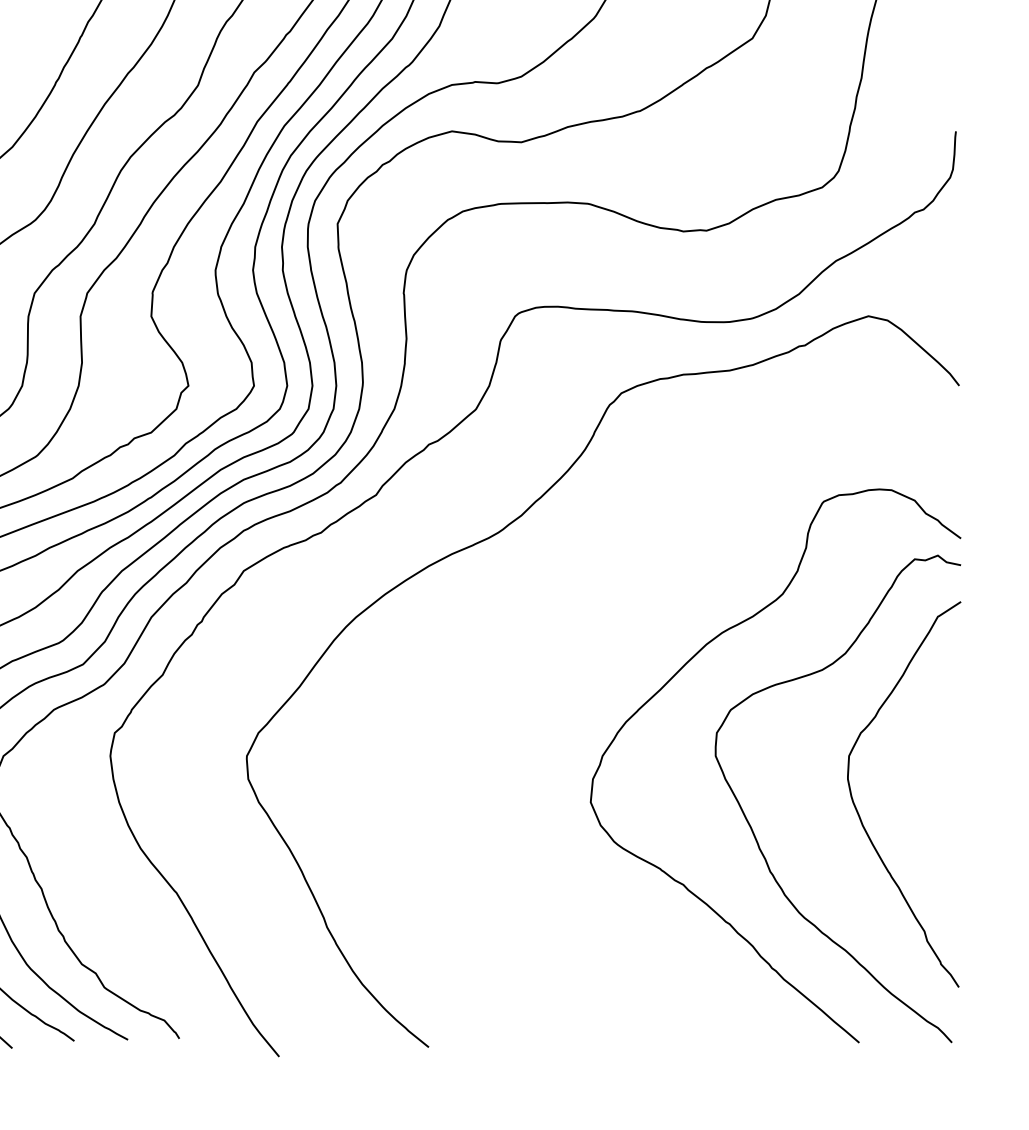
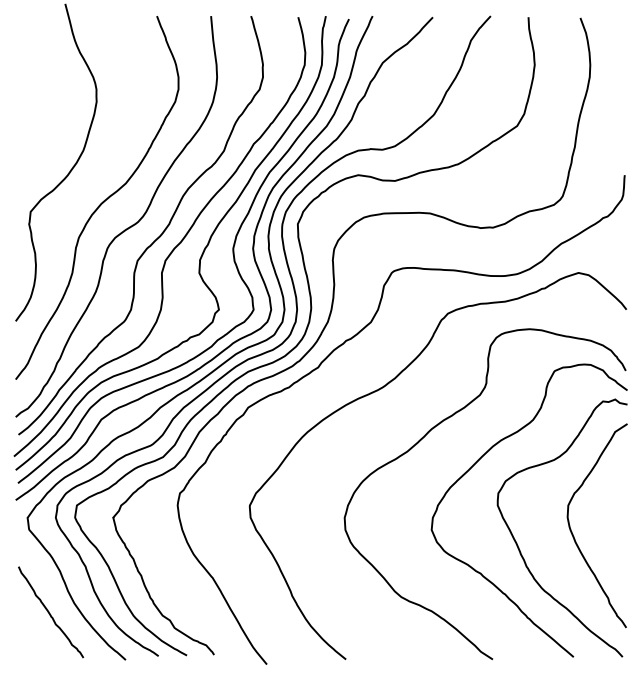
curve: (601, 606) -> (437, 426), added

